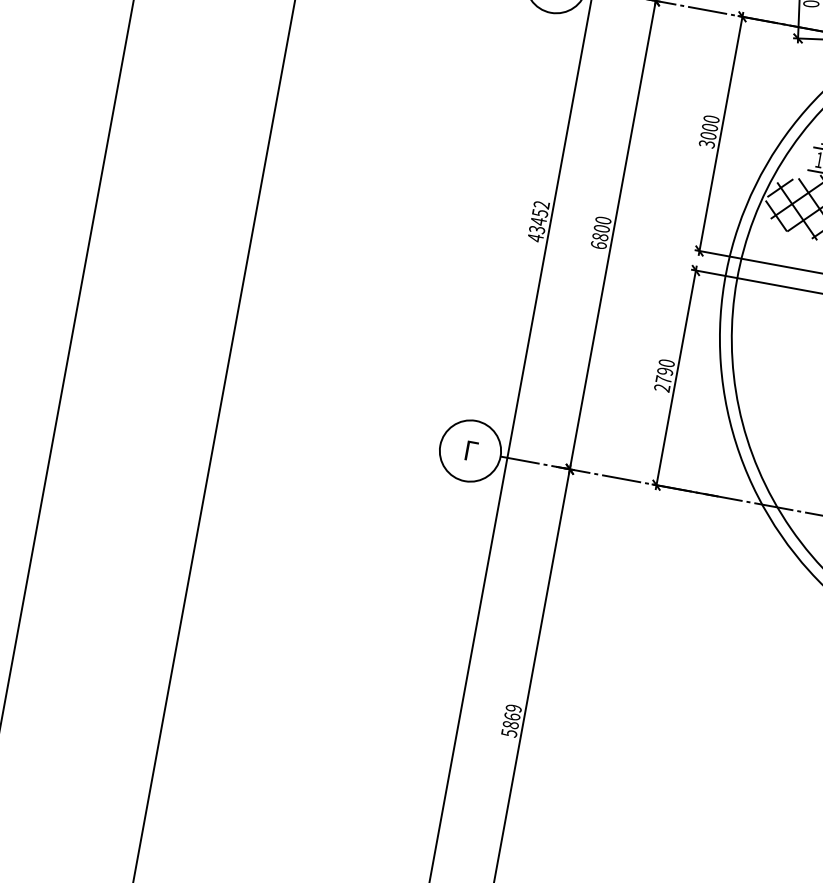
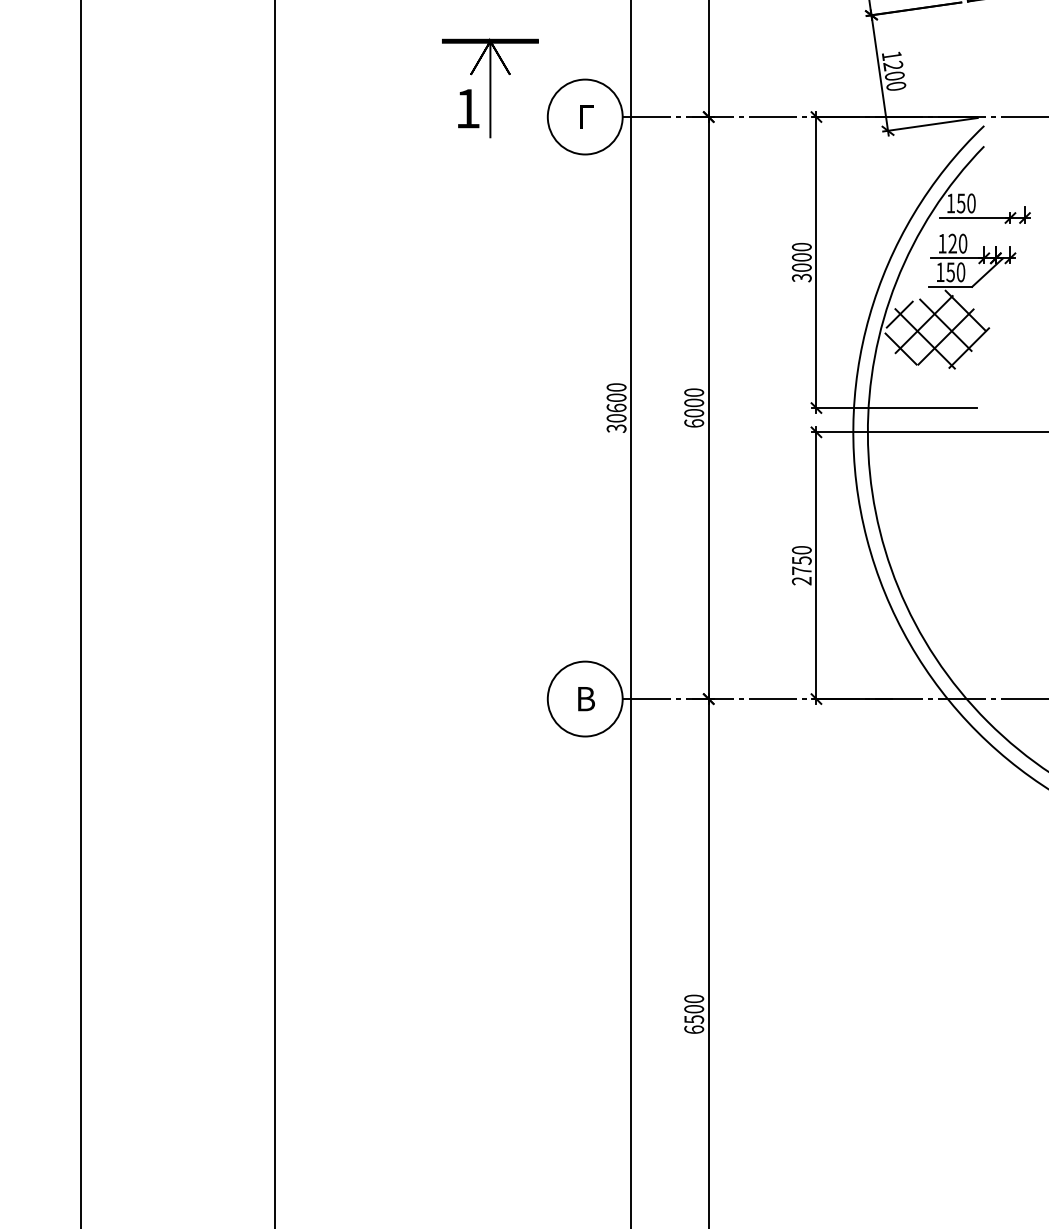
text: (538, 221) -> (616, 408), 43452 -> 30600
text: (599, 237) -> (693, 413), 6800 -> 6000
text: (664, 371) -> (801, 560), 2790 -> 2750
text: (471, 451) -> (586, 699), Г -> В
text: (511, 721) -> (694, 1014), 5869 -> 6500

